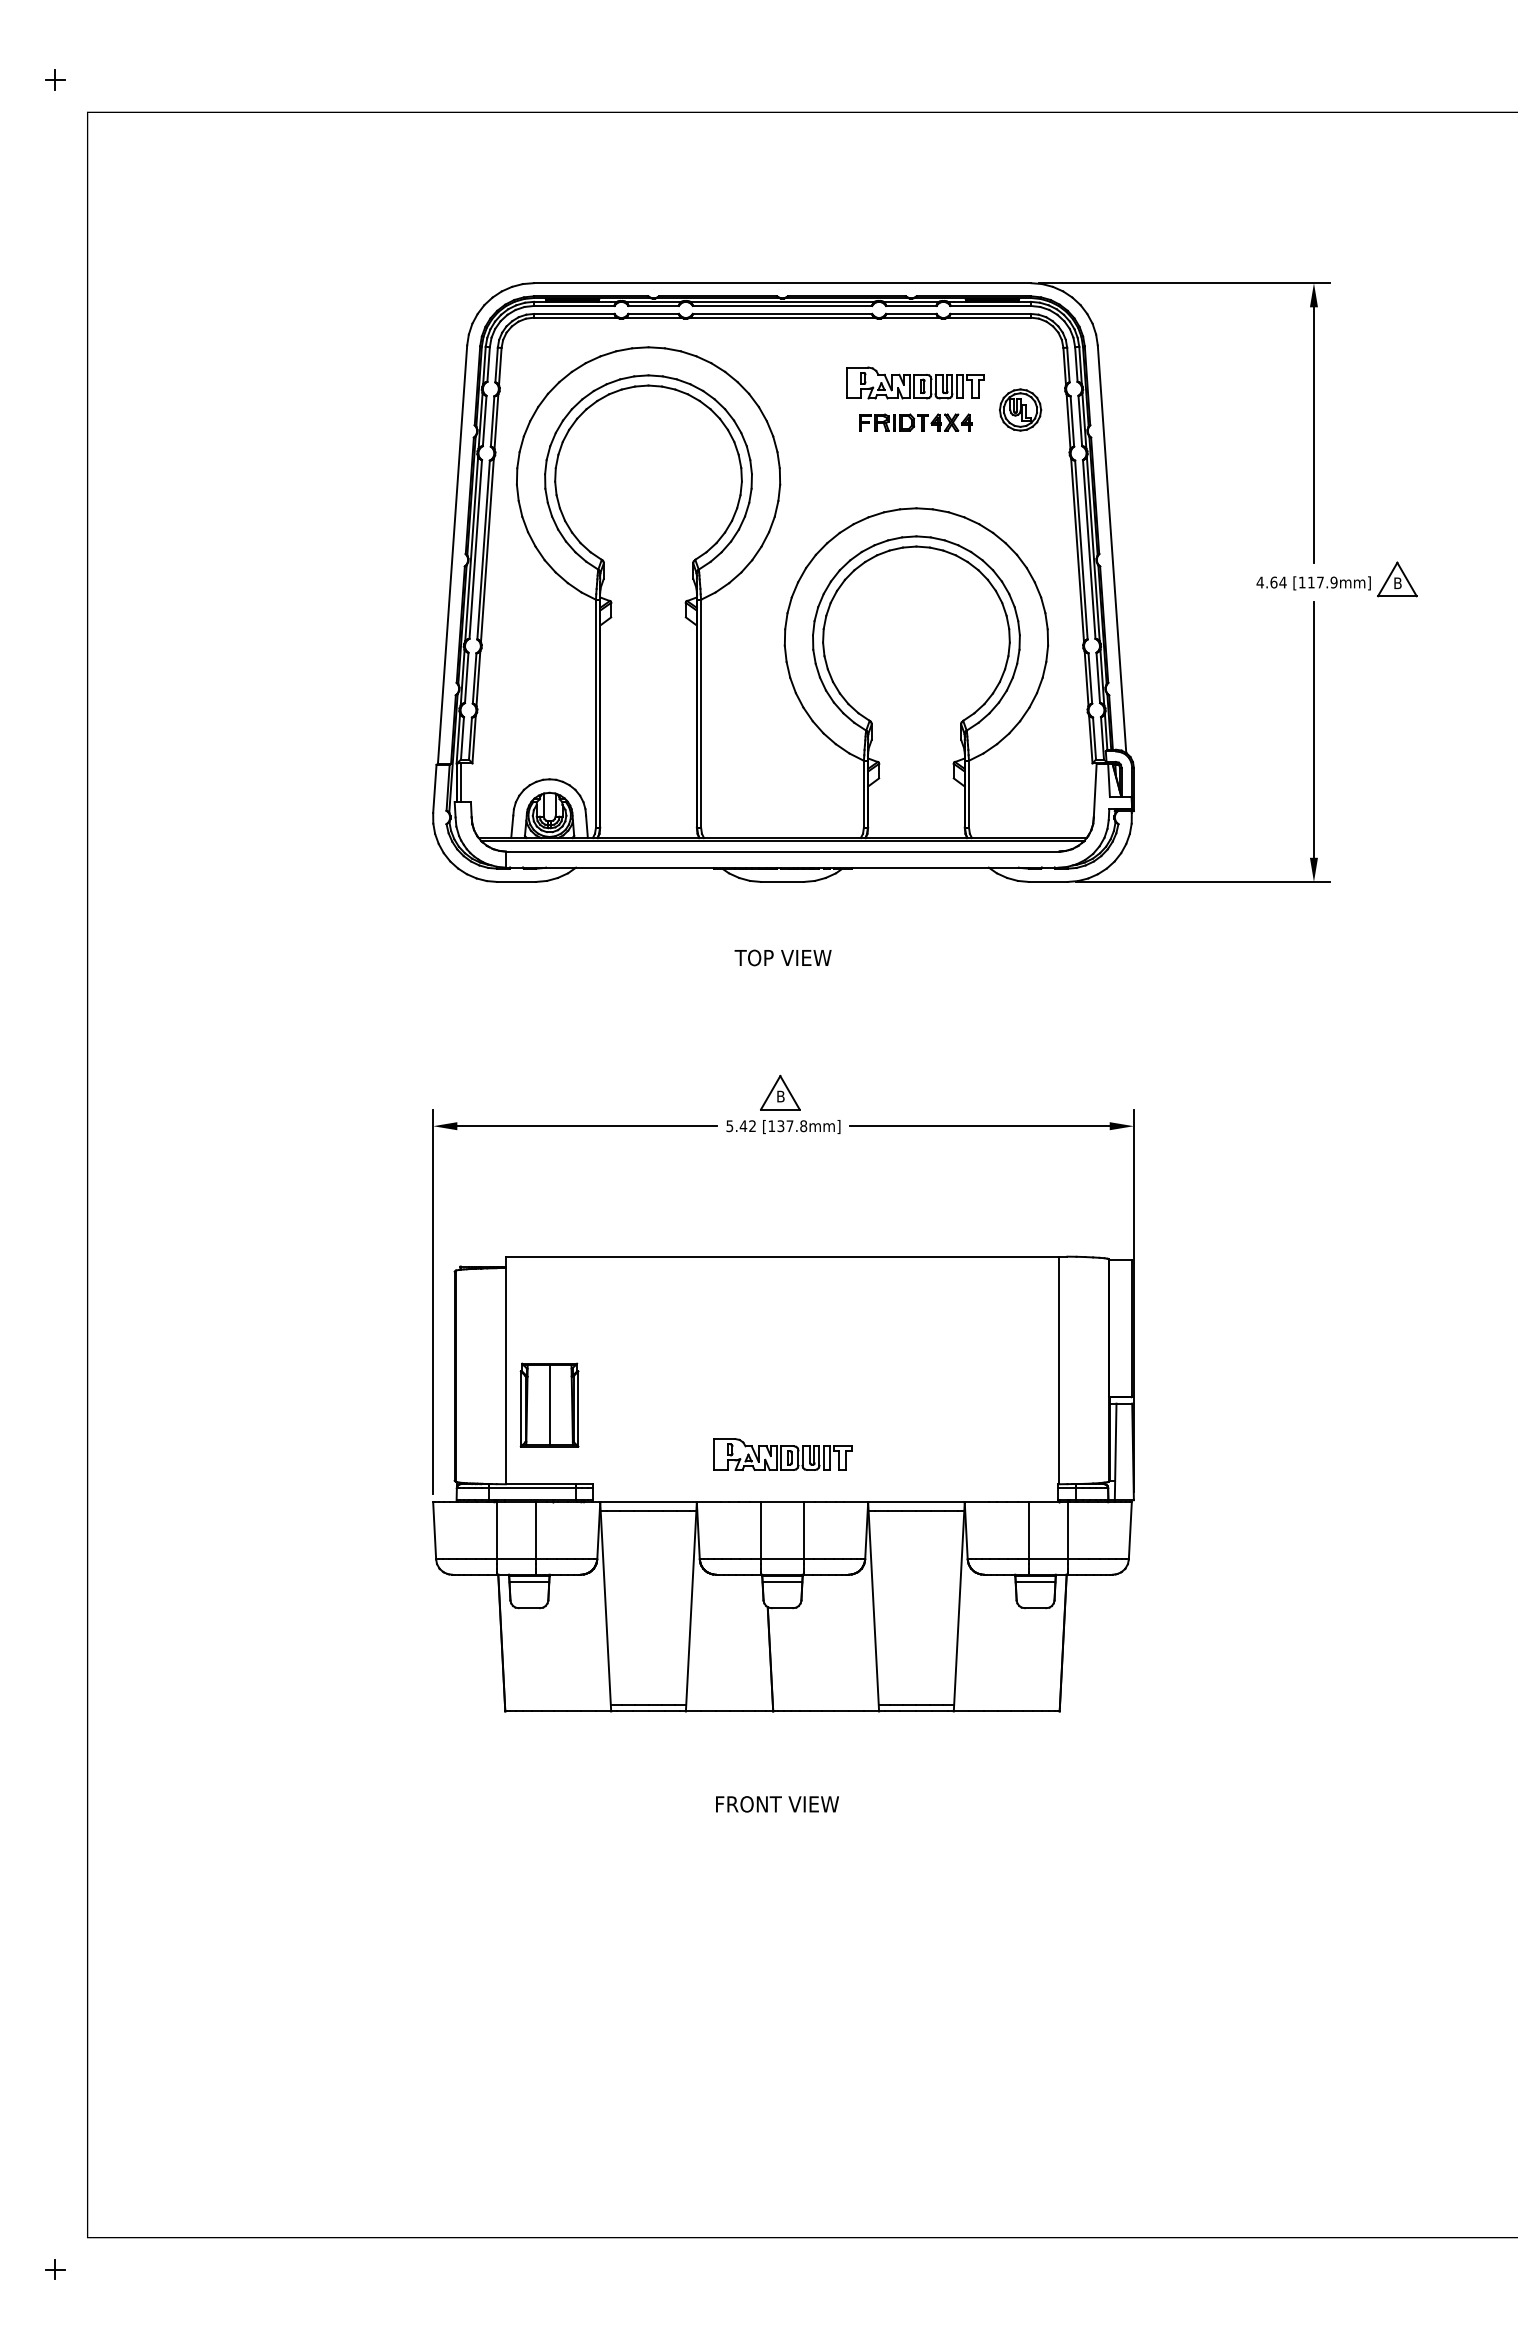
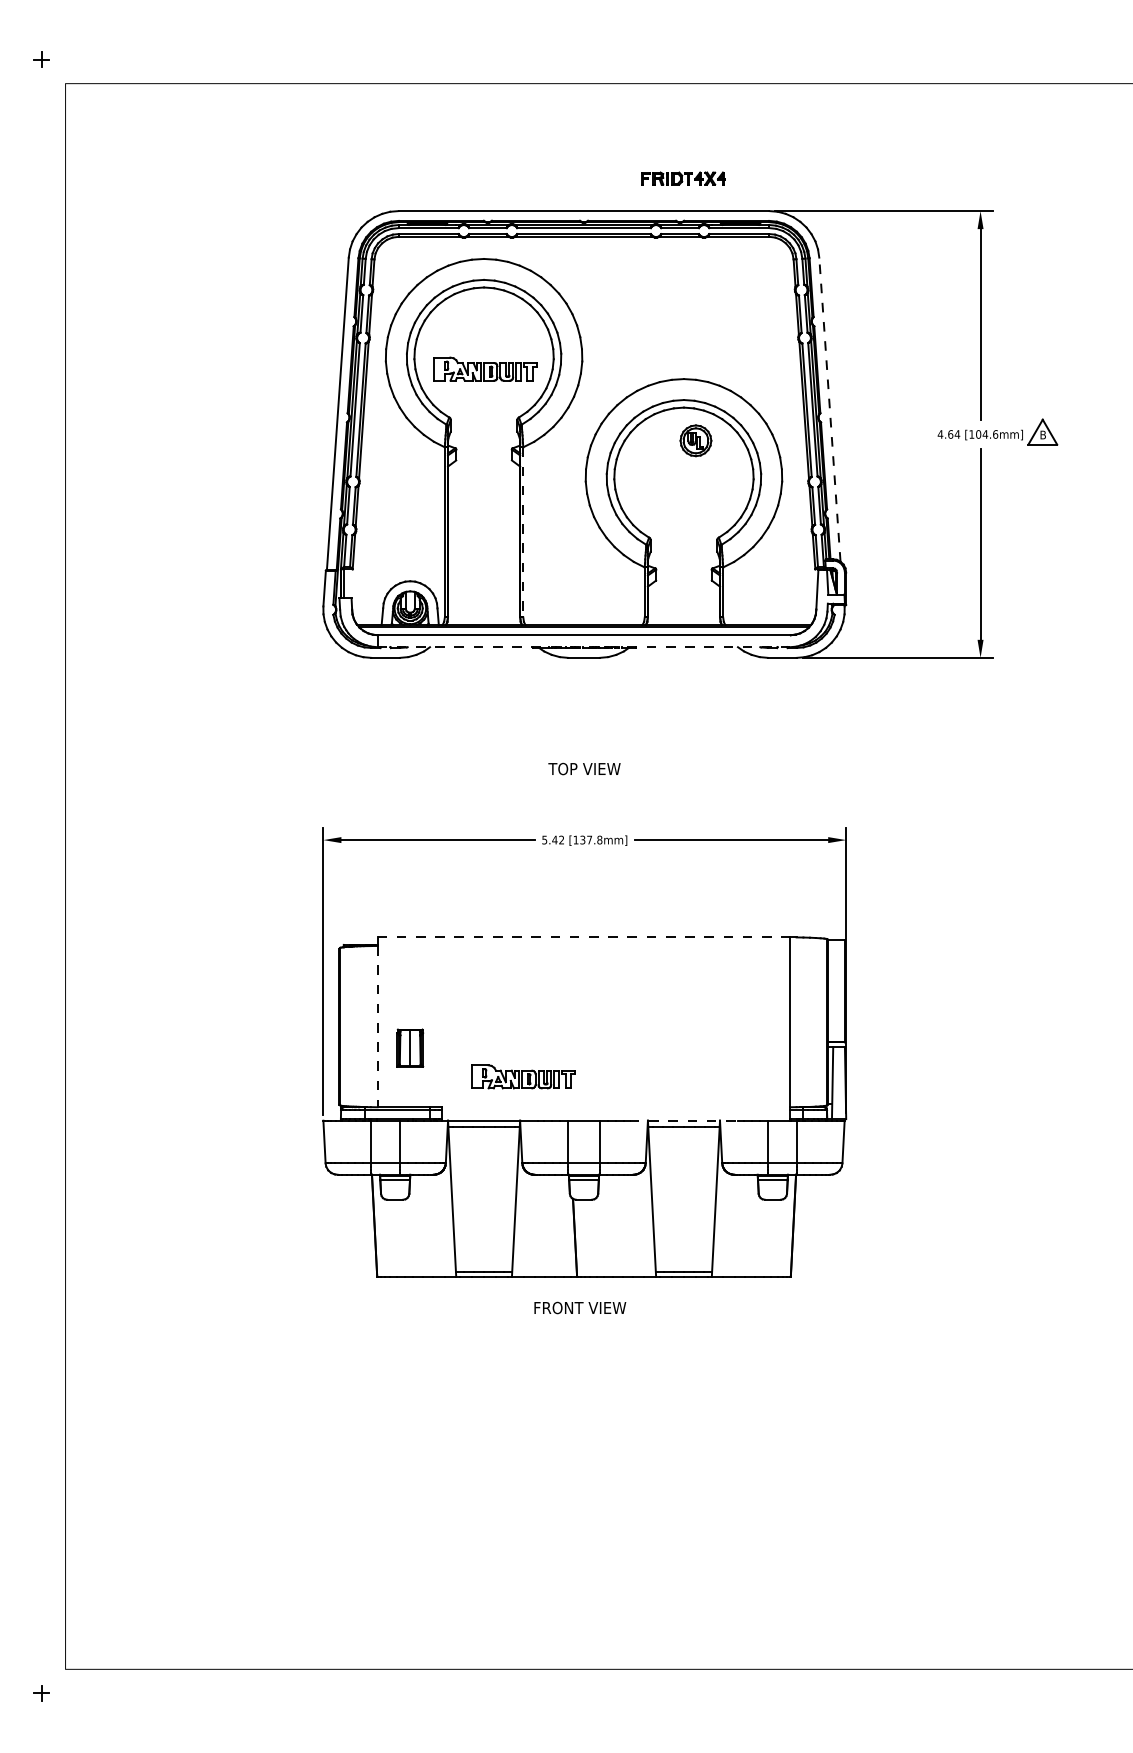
part: (915, 382) -> (485, 368), moved
part: (1020, 409) -> (695, 440), moved
part: (915, 422) -> (683, 178), moved
line: (1112, 548) -> (830, 409), solid -> dashed
text: (1322, 582) -> (986, 434), [117.9mm] -> [104.6mm]
line: (701, 713) -> (523, 532), solid -> dashed
line: (782, 867) -> (584, 647), solid -> dashed
text: (782, 957) -> (584, 768), moved
part: (780, 1092) -> (582, 814), removed
line: (782, 1256) -> (584, 937), solid -> dashed
line: (505, 1376) -> (377, 1026), solid -> dashed
part: (549, 1404) -> (410, 1047), size x0.6
part: (782, 1454) -> (523, 1076), moved
line: (916, 1502) -> (684, 1120), solid -> dashed
text: (777, 1804) -> (580, 1308), moved

